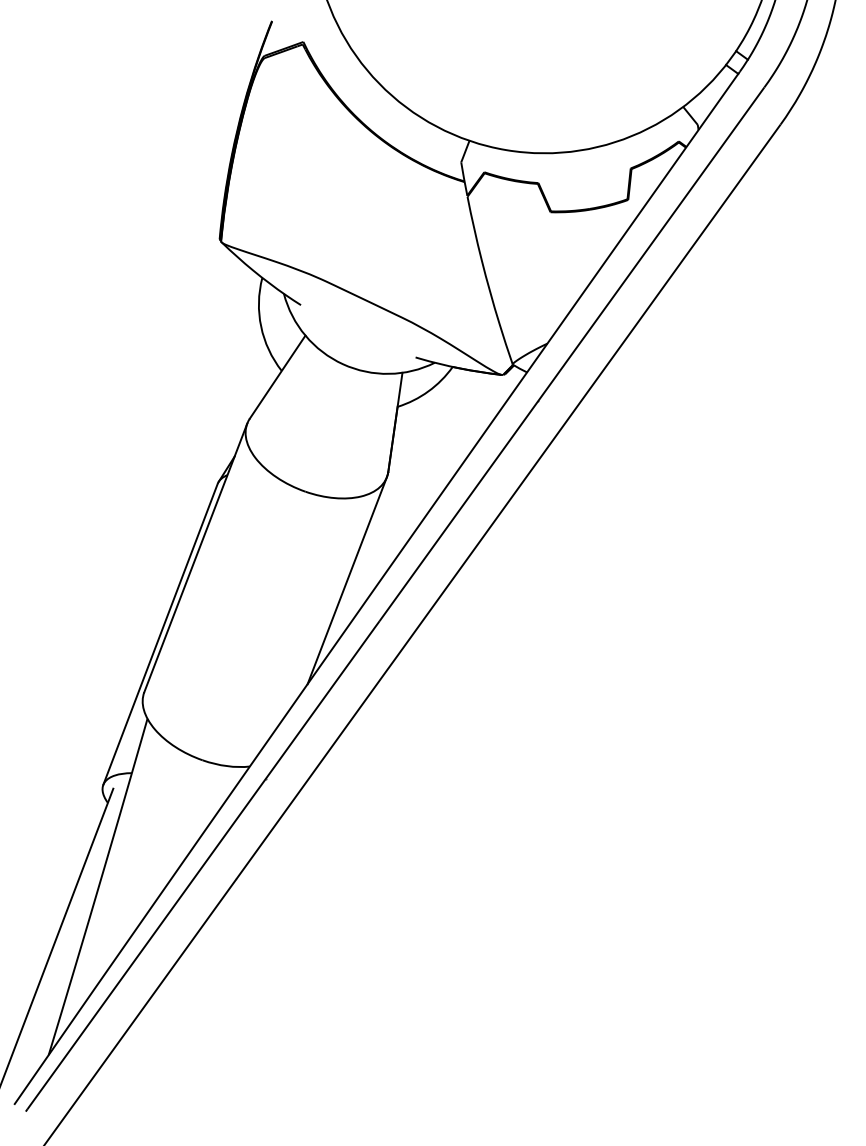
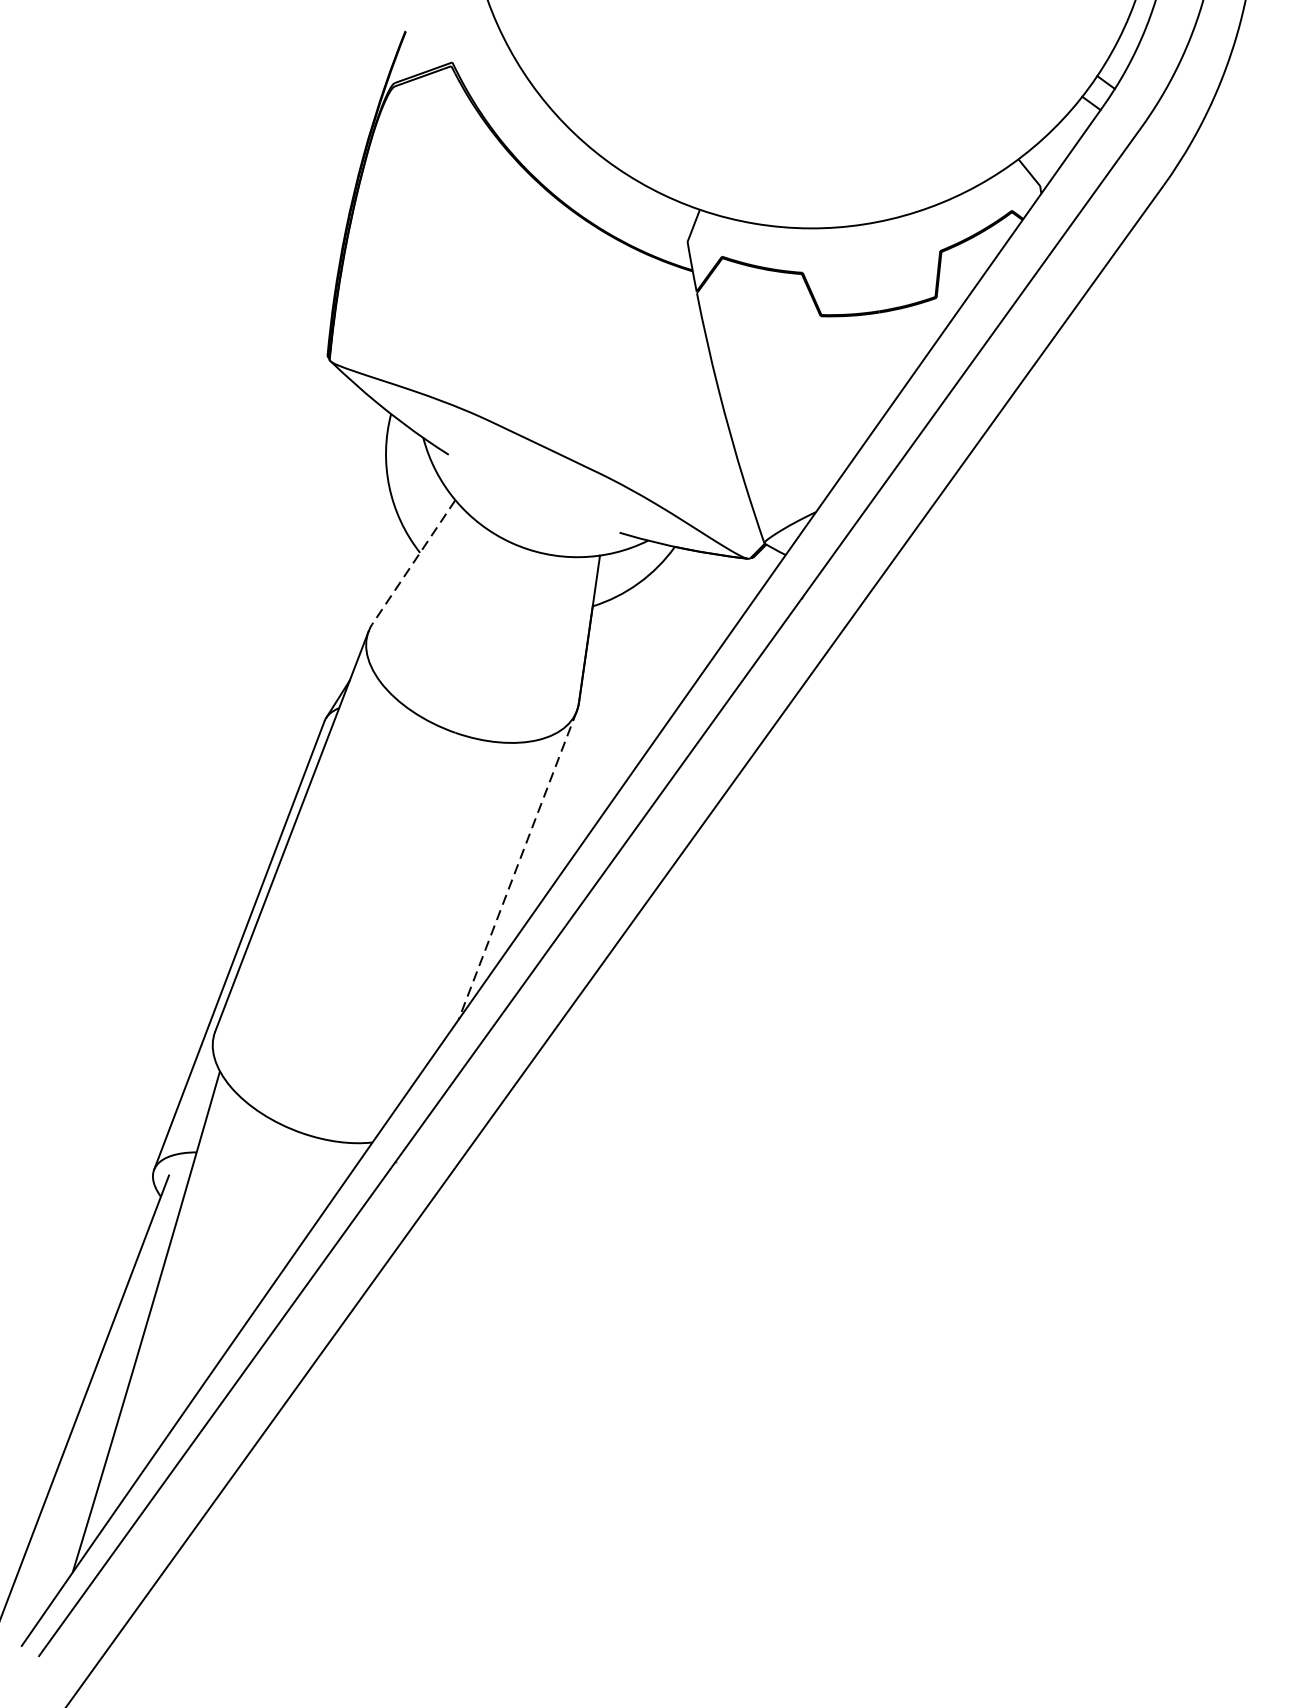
line: (277, 377) -> (413, 562), solid -> dashed
line: (347, 580) -> (518, 865), solid -> dashed

